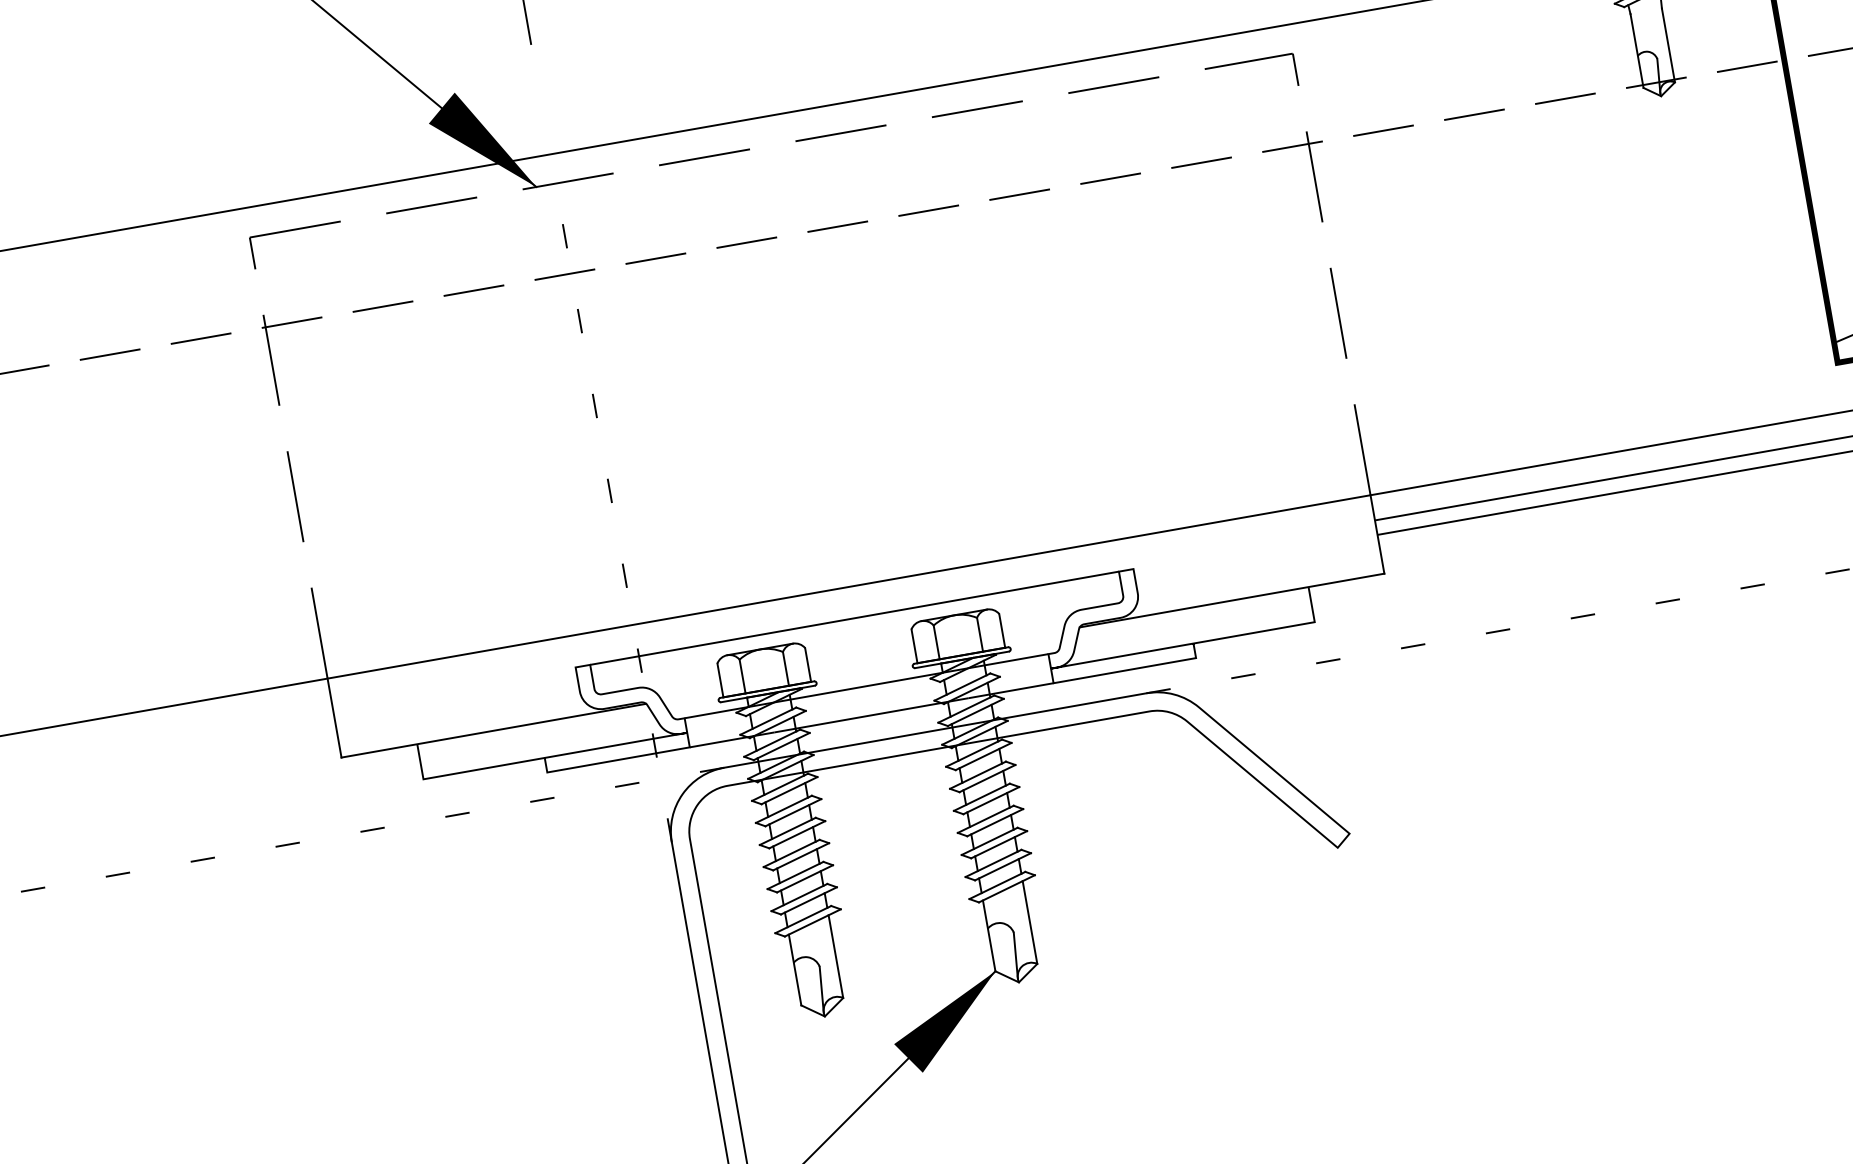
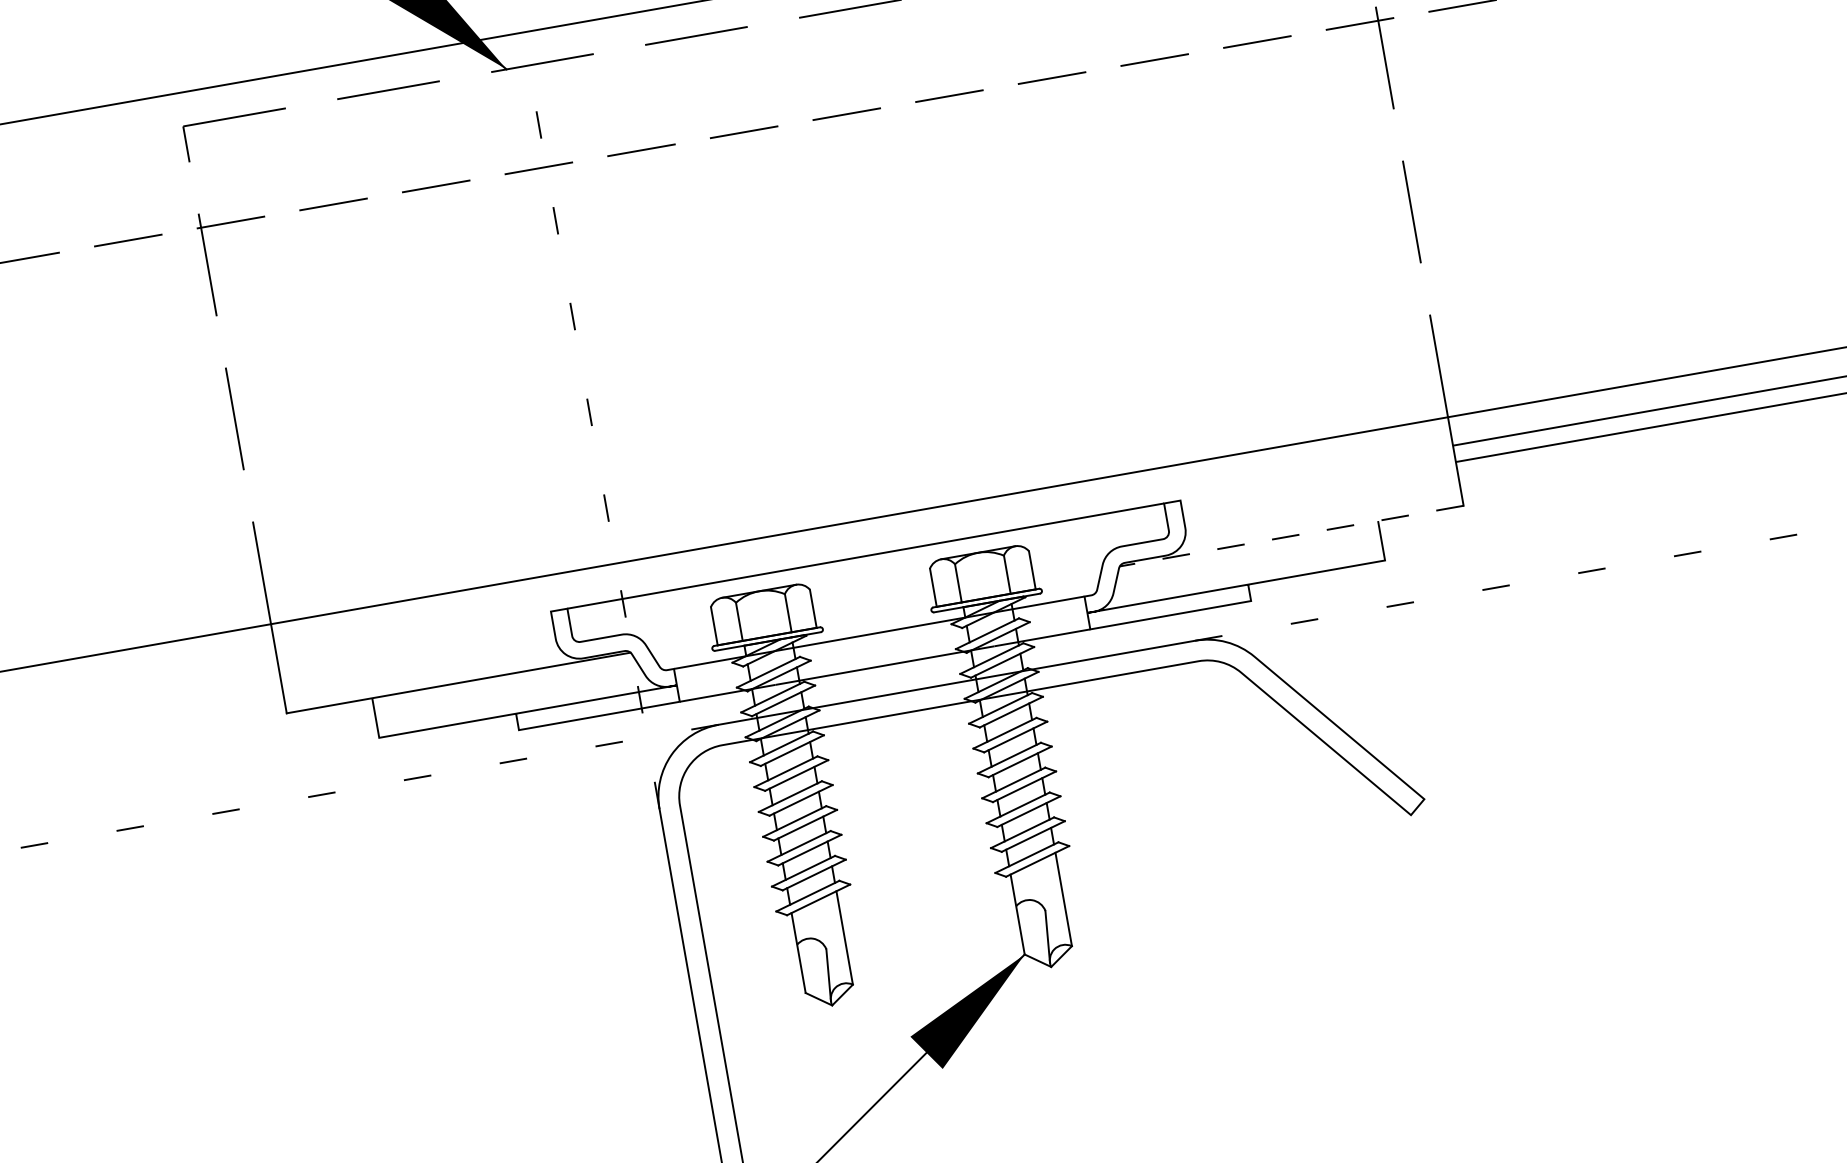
line: (1232, 600) -> (1292, 536), solid -> dashed

